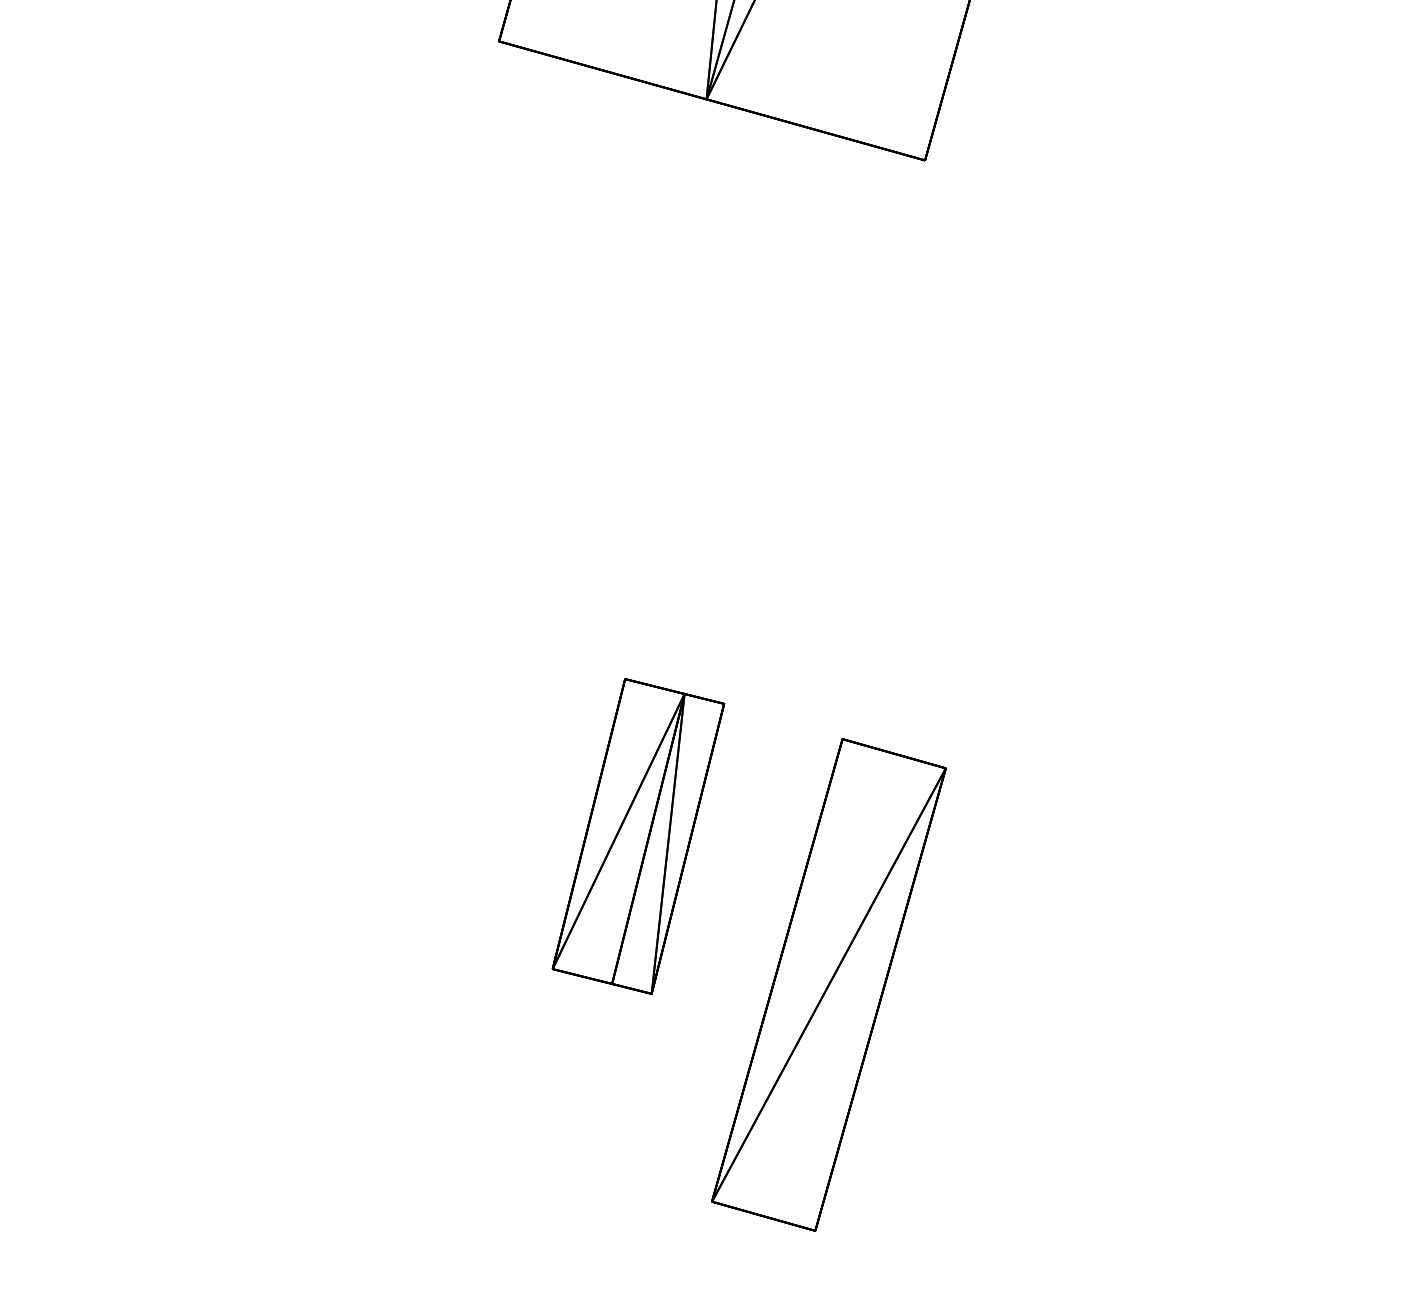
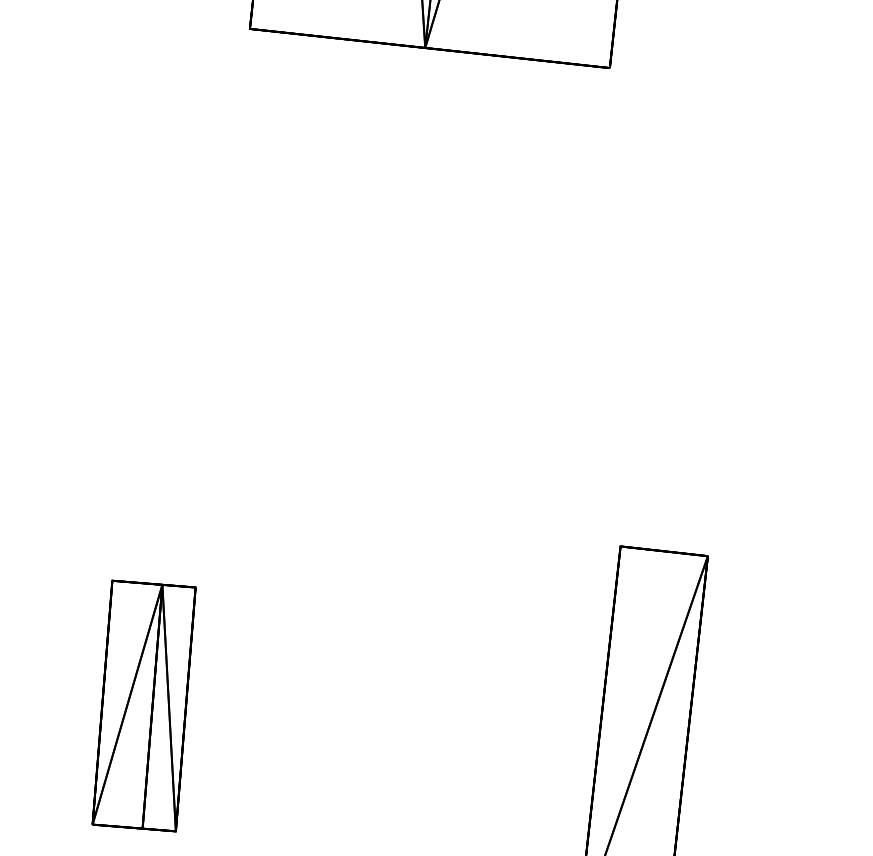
part: (638, 836) -> (144, 706), moved

